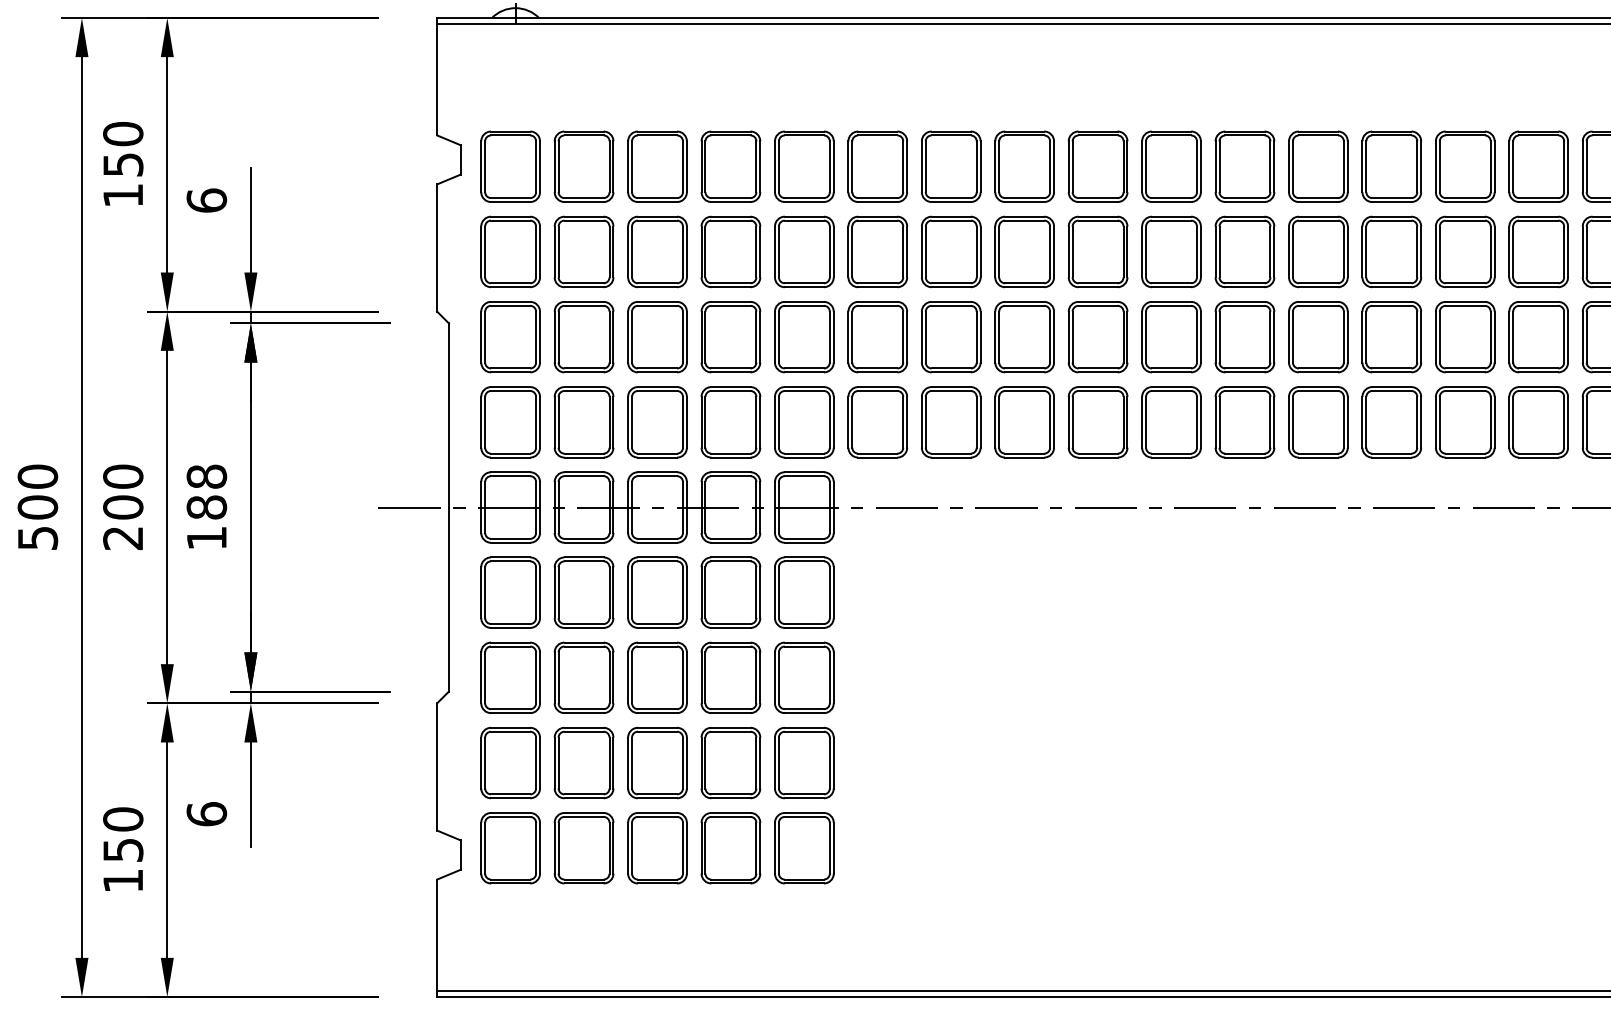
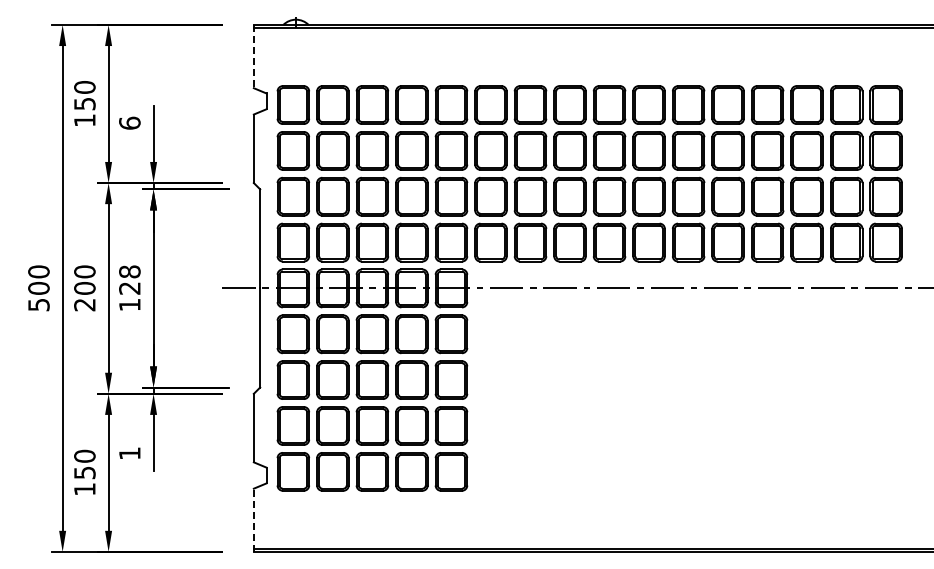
line: (436, 76) -> (253, 56), solid -> dashed
text: (206, 507) -> (129, 288), 188 -> 128
text: (206, 814) -> (129, 453), 6 -> 1
line: (436, 938) -> (253, 520), solid -> dashed

